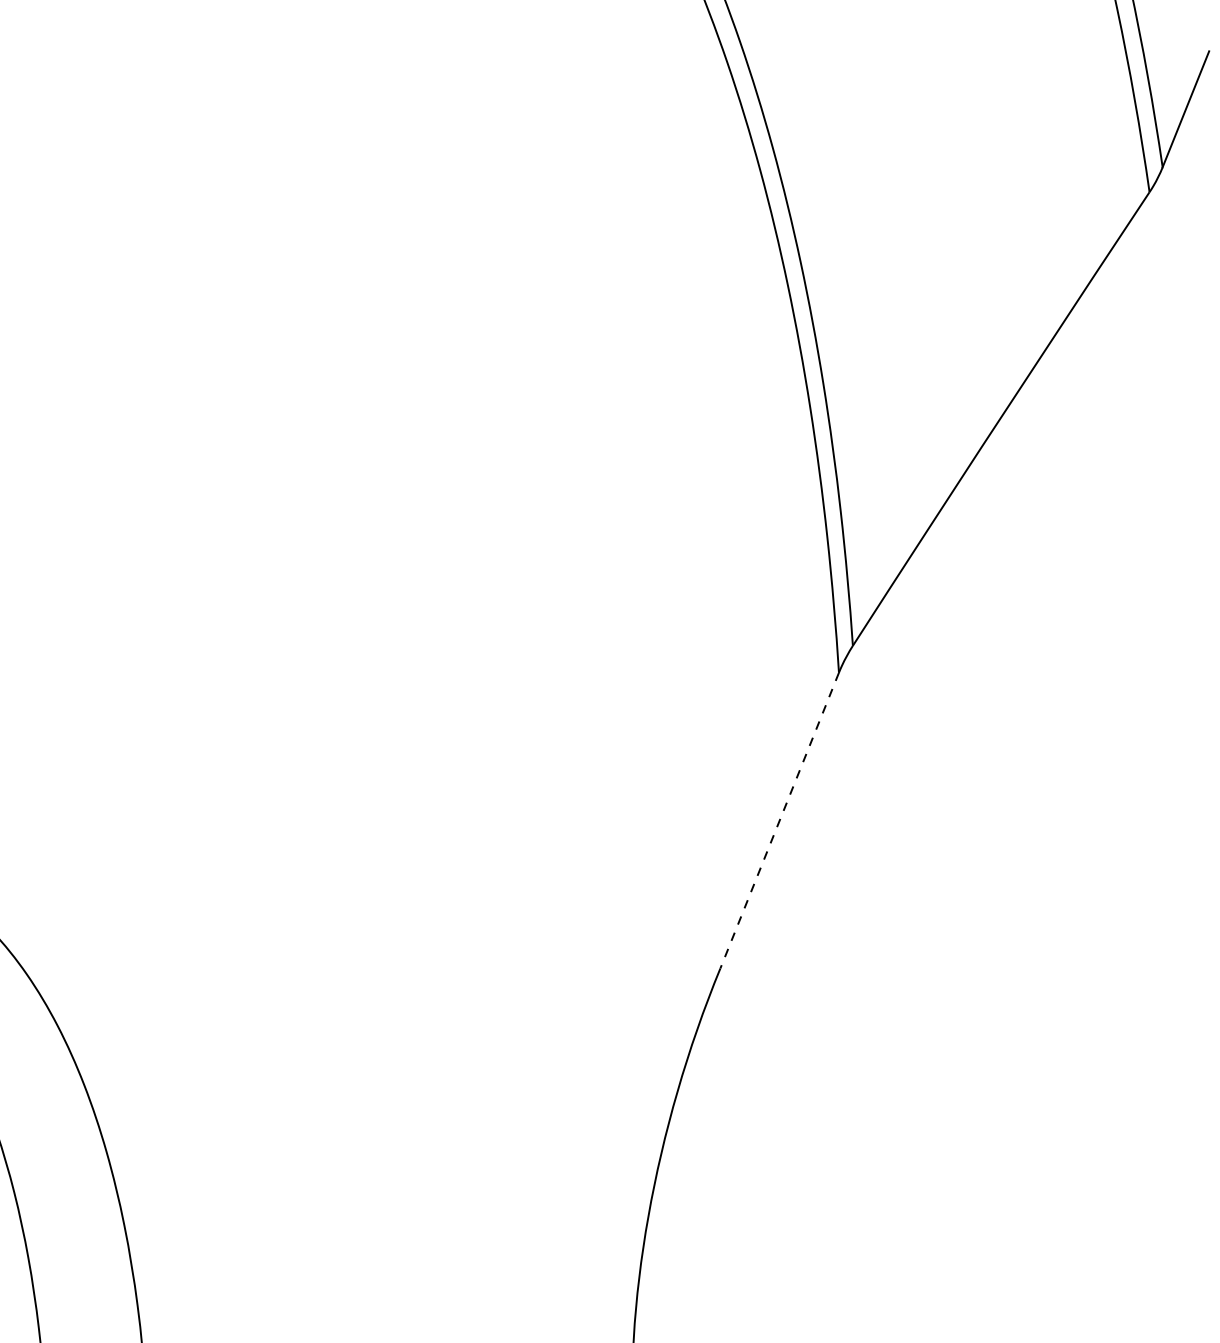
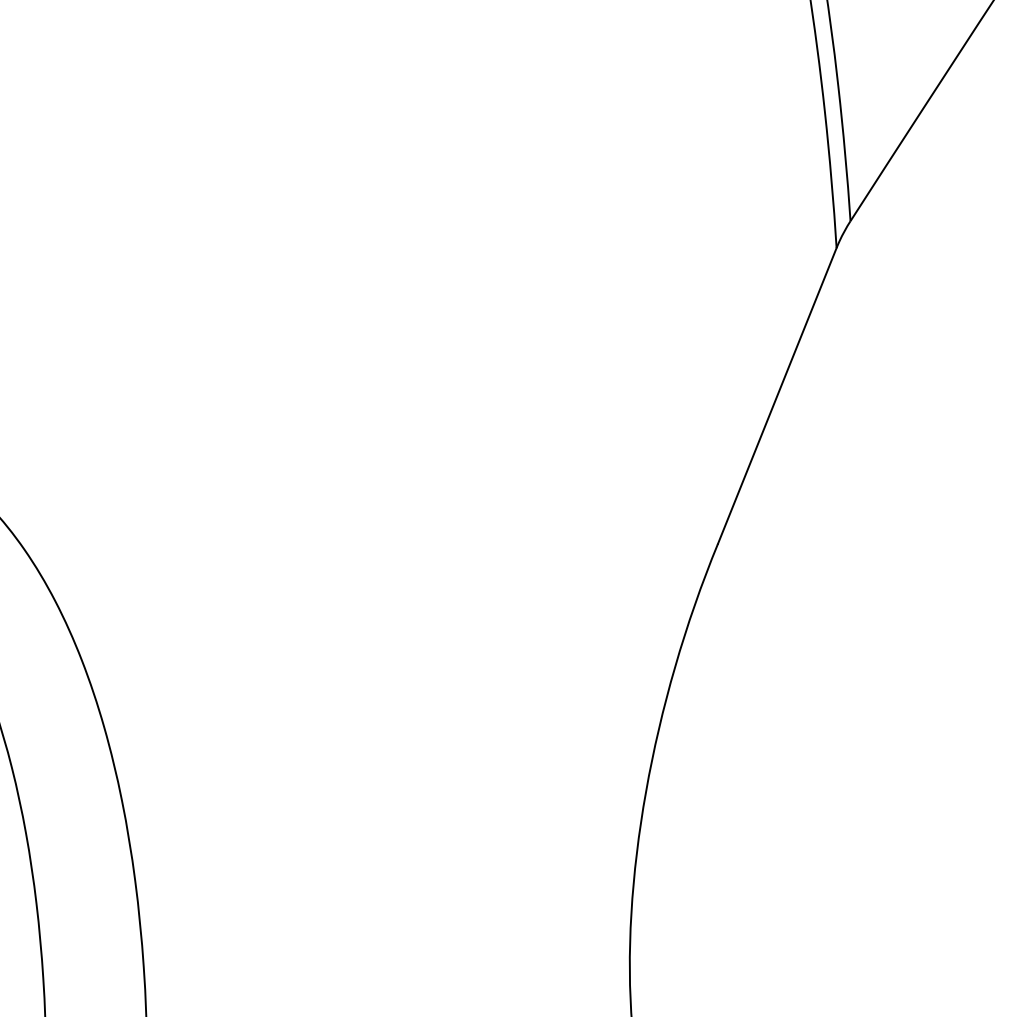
line: (779, 821) -> (777, 396), dashed -> solid

